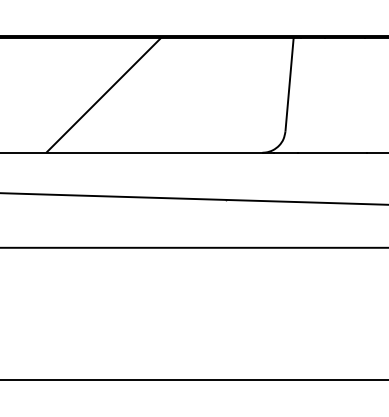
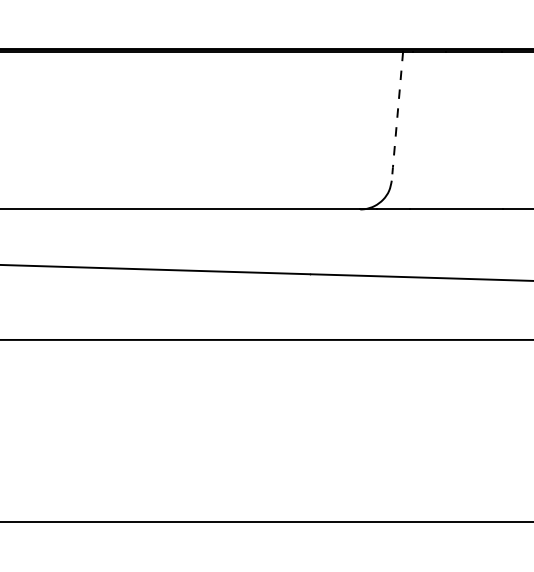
line: (289, 84) -> (397, 116), solid -> dashed
hatch: (103, 95) -> (142, 130), removed

